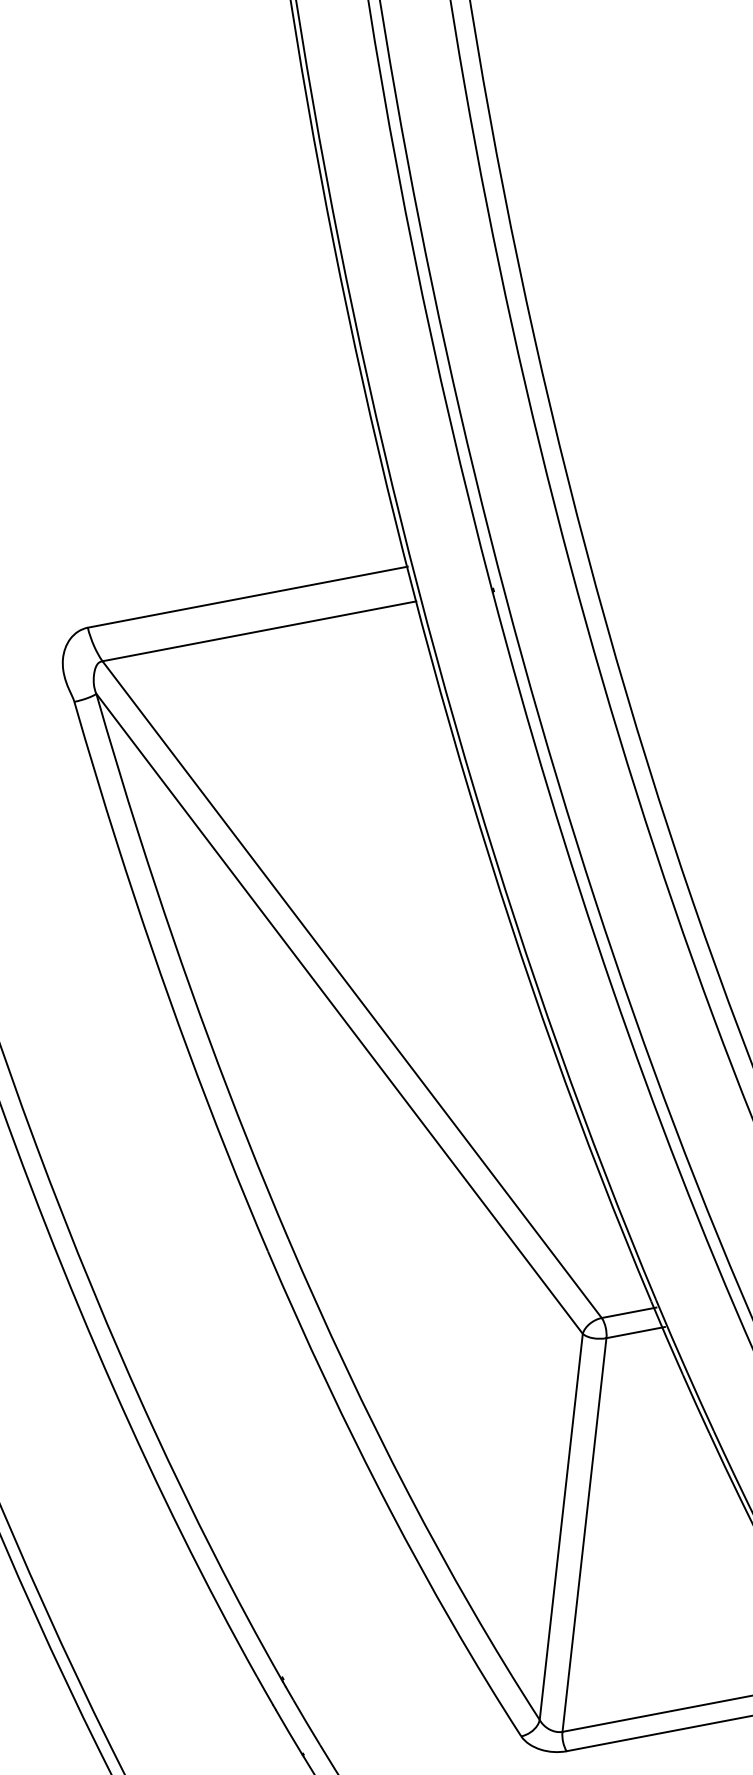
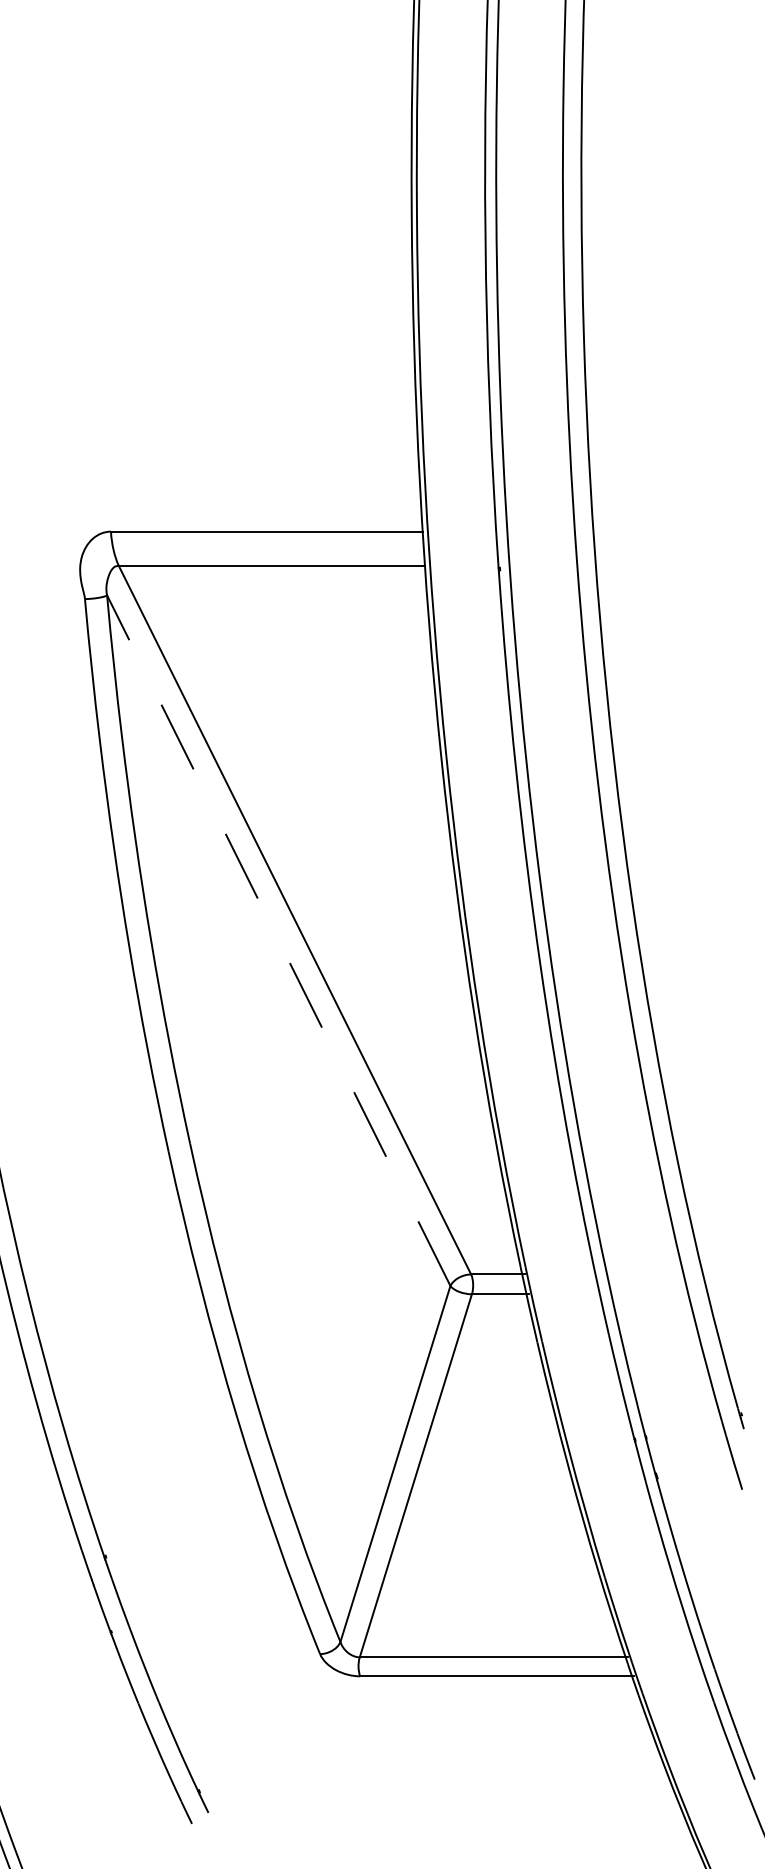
line: (339, 1013) -> (278, 940), solid -> dashed

